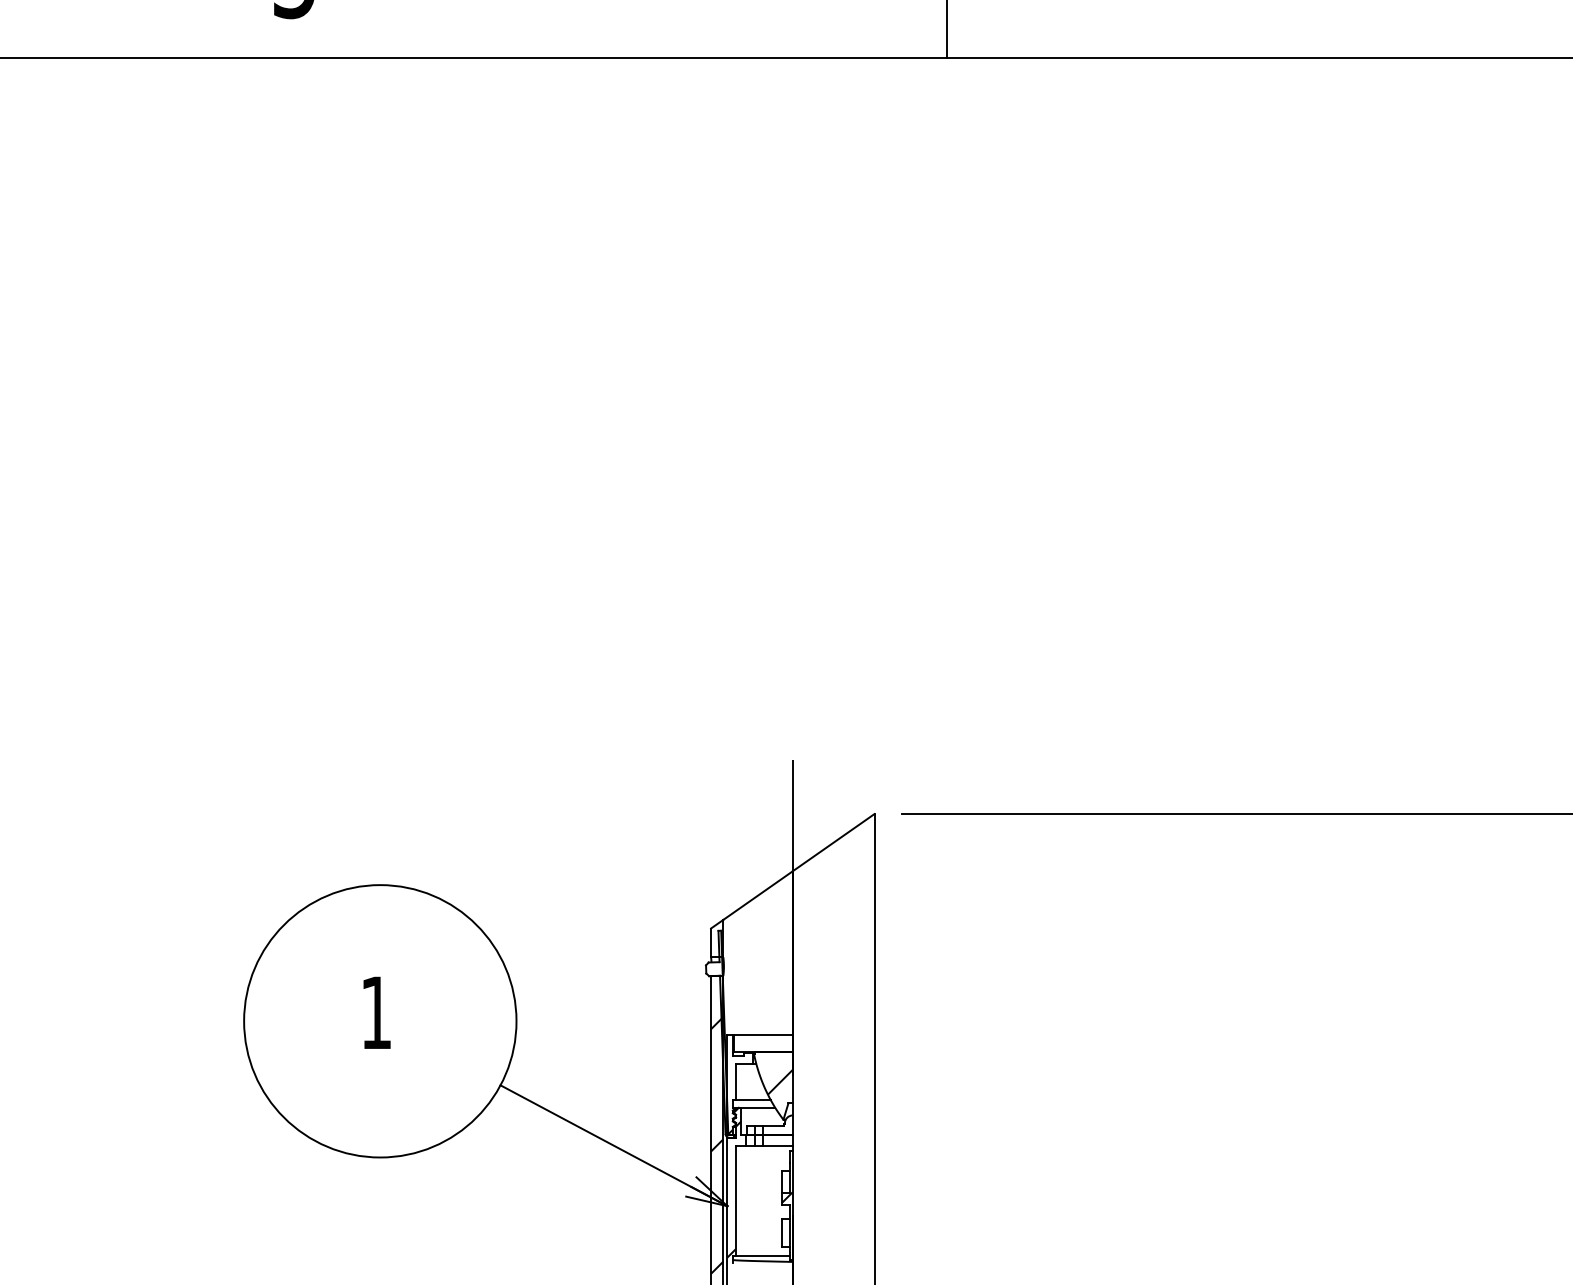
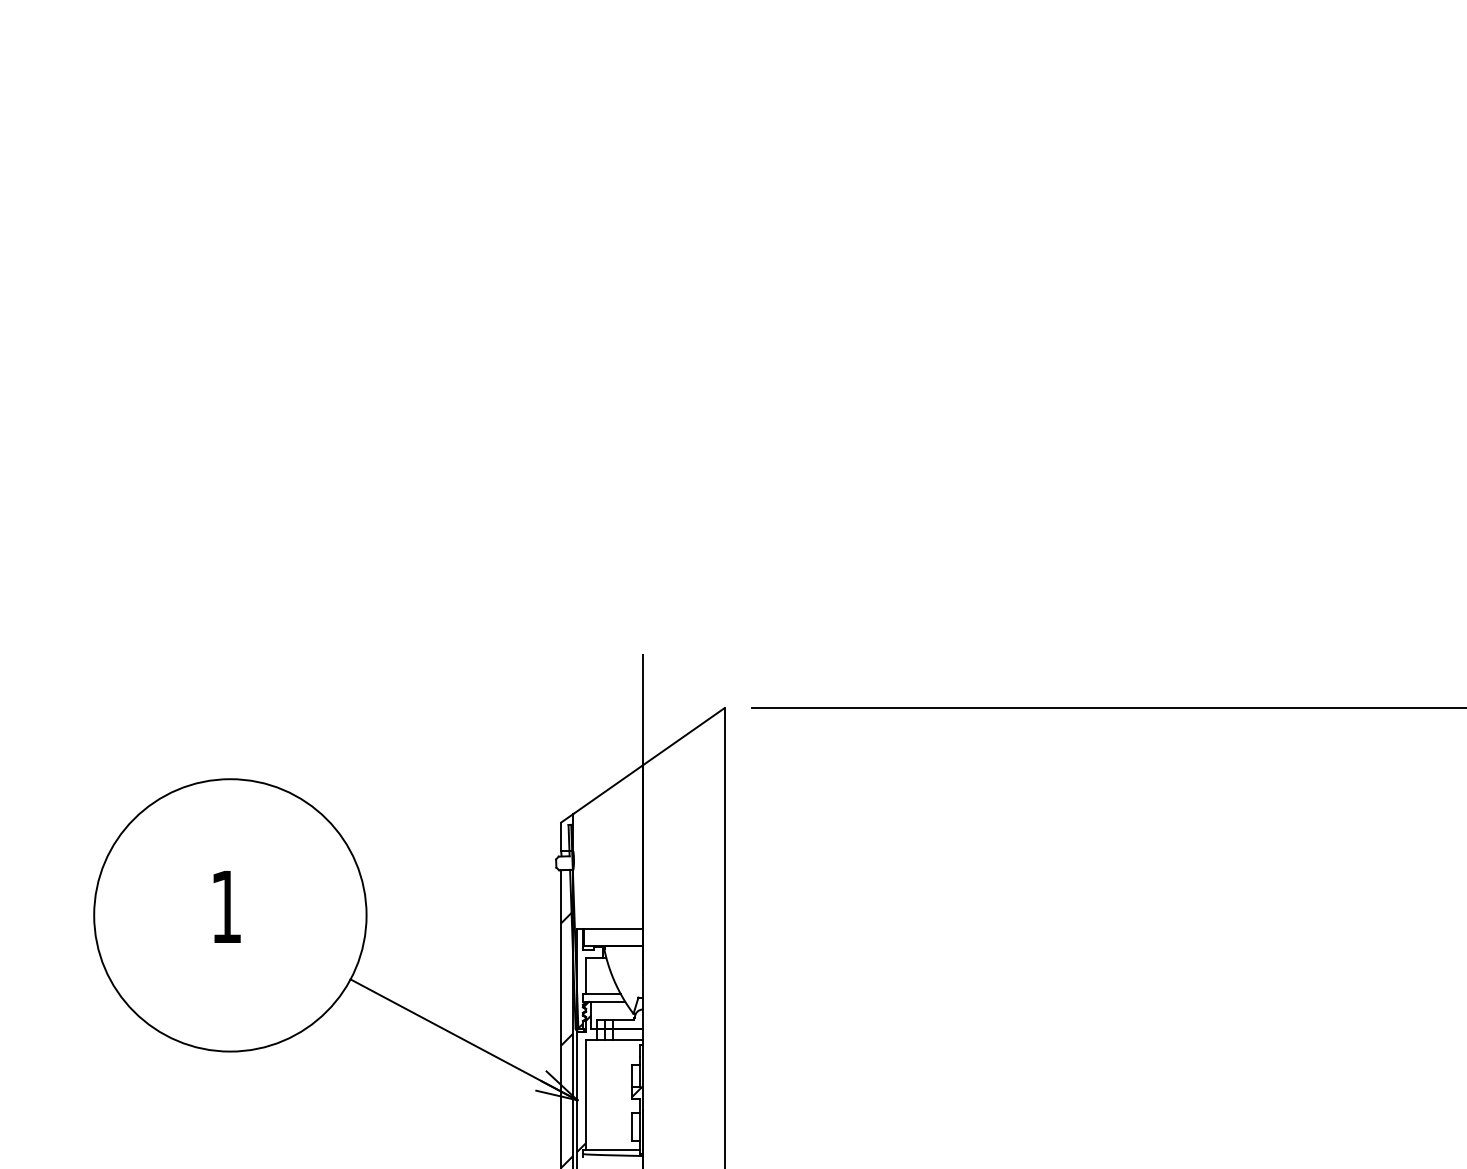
hatch: (779, 1081) -> (629, 975), removed

